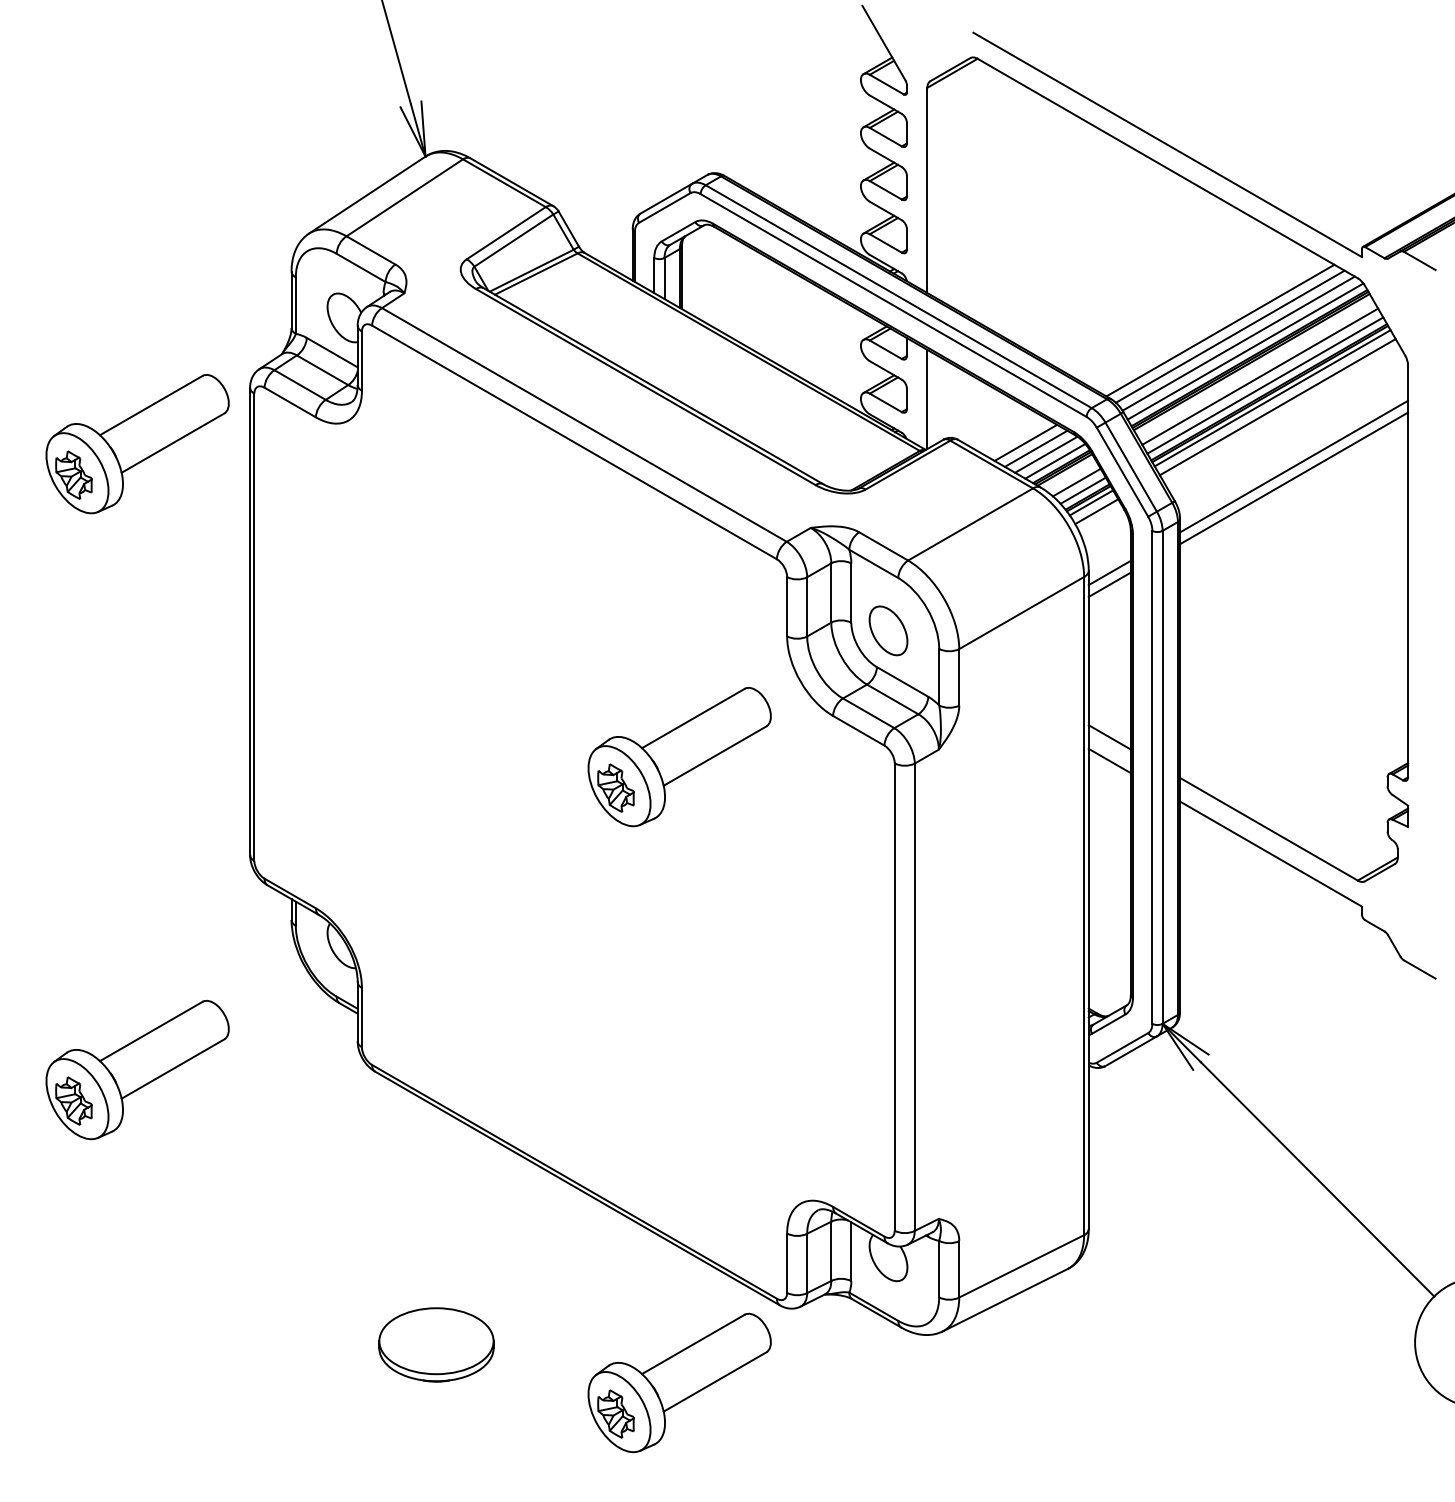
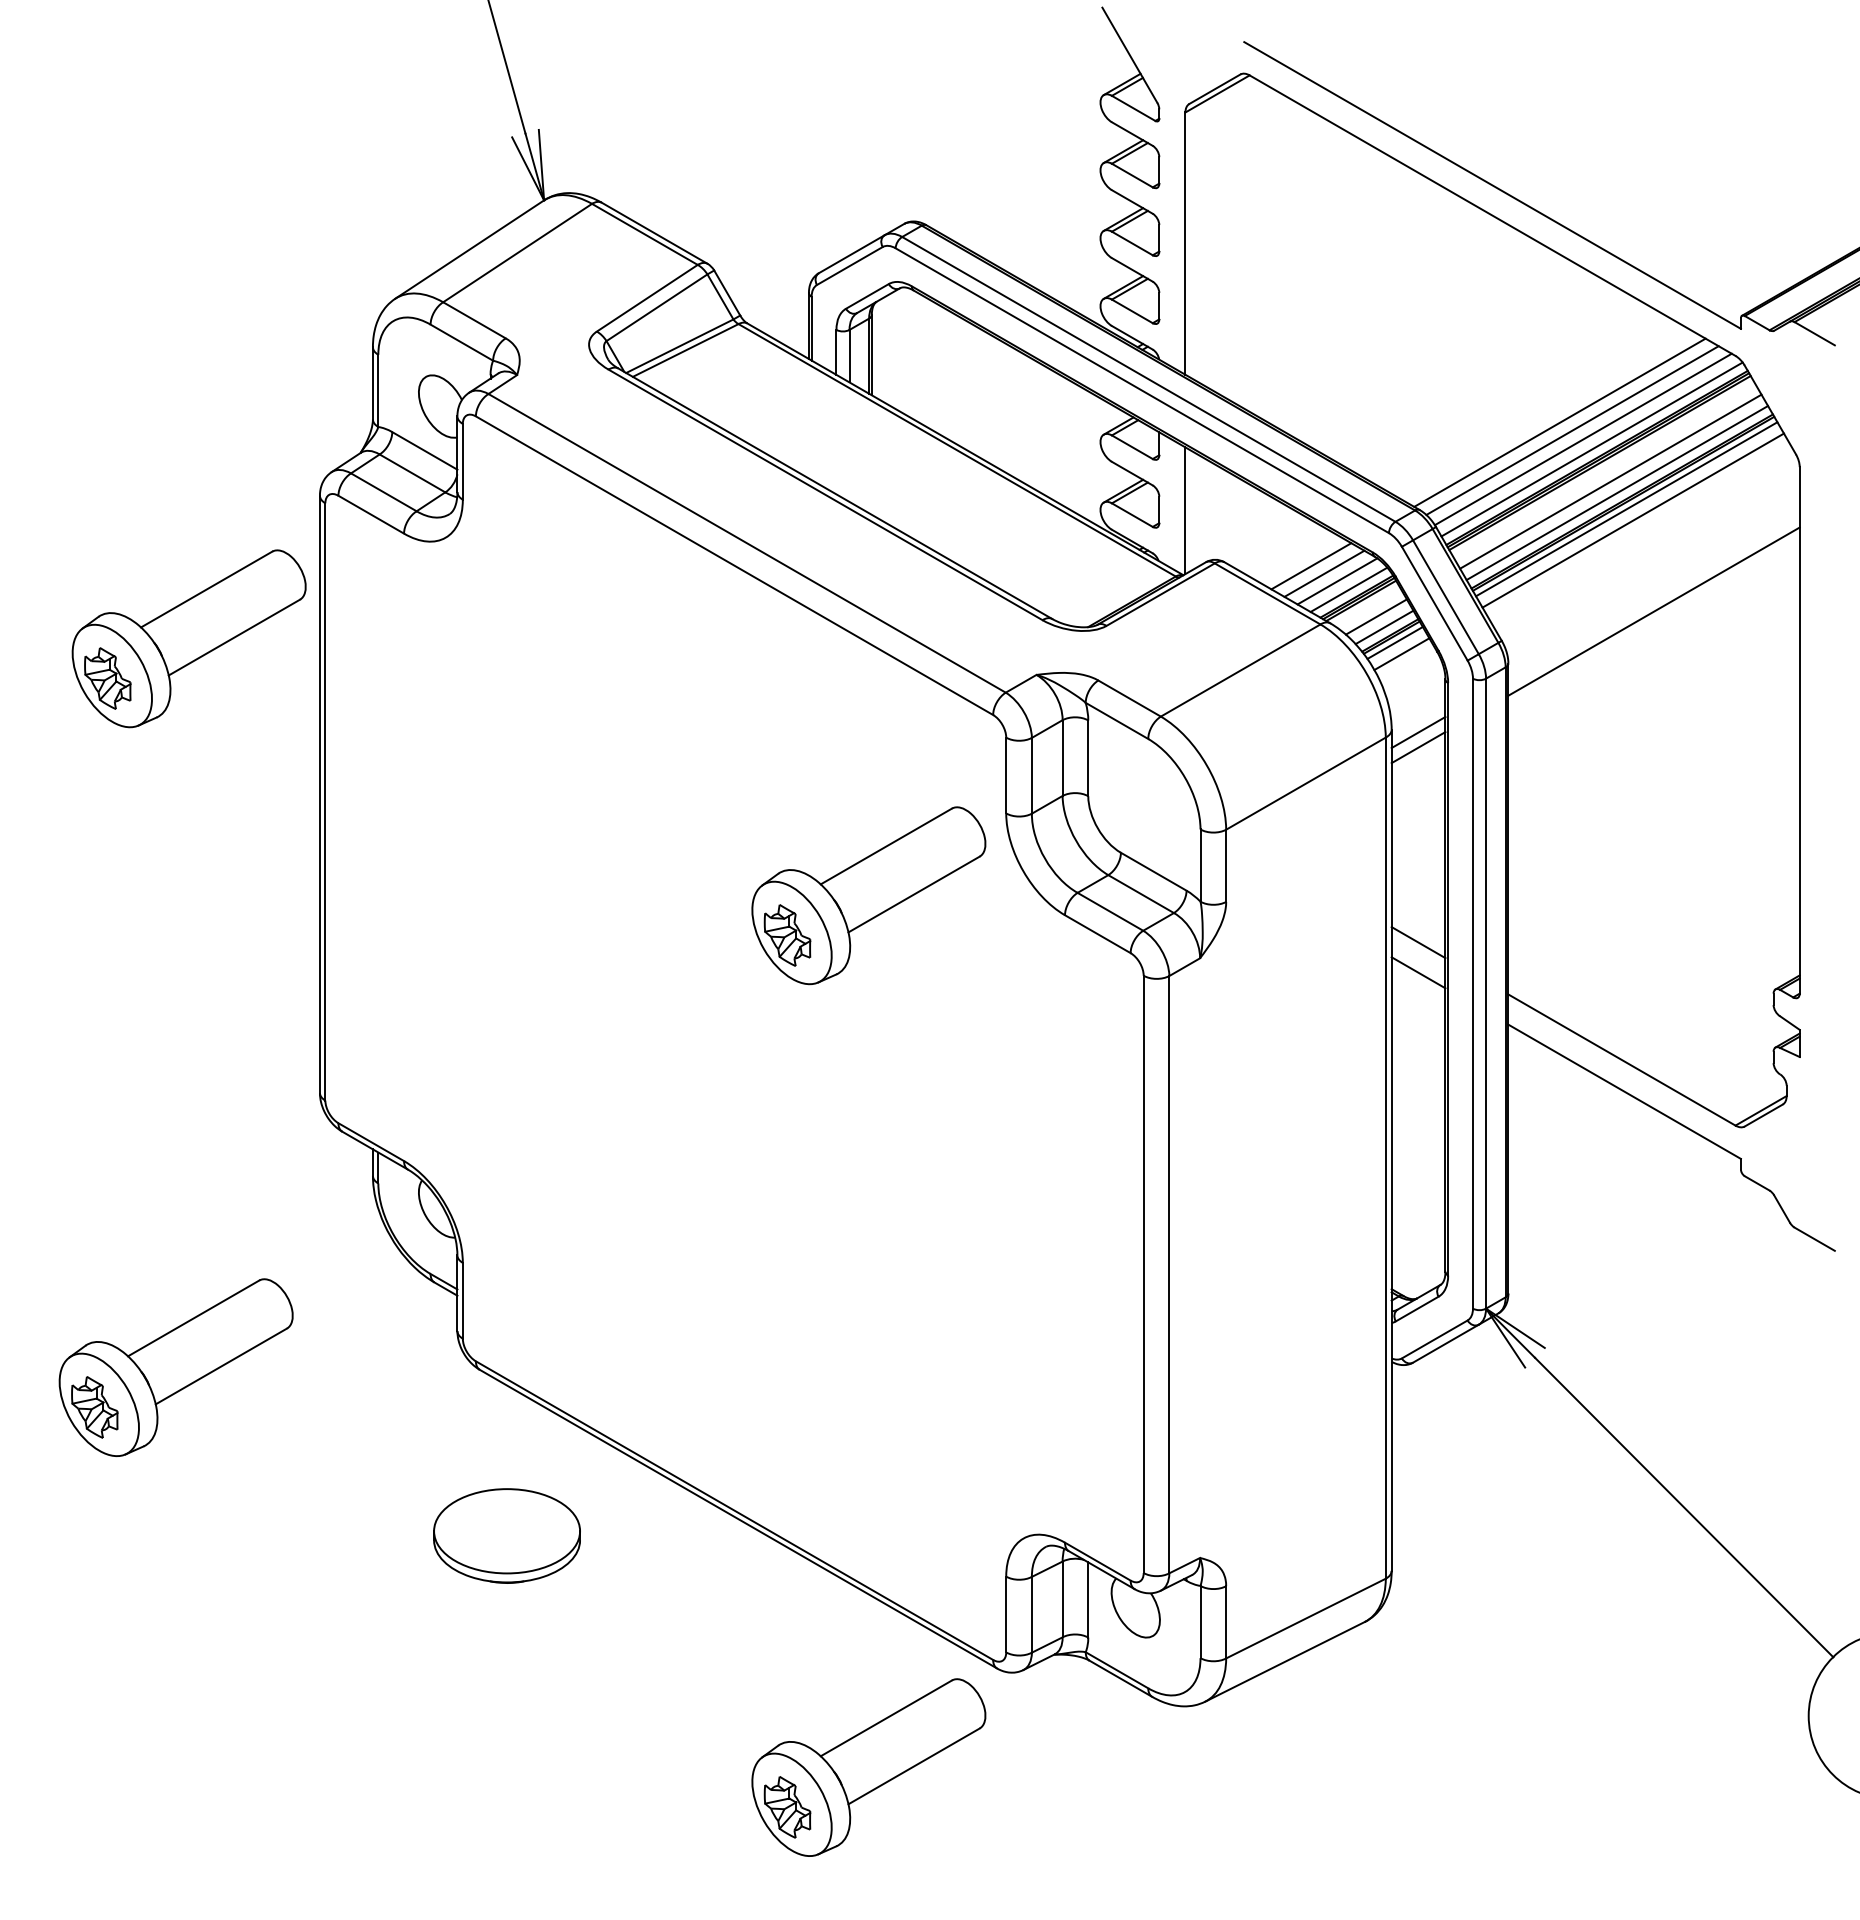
part: (137, 443) -> (188, 638), moved
line: (1293, 466) -> (1653, 596), removed
part: (888, 630) -> (1135, 806), removed
part: (679, 756) -> (868, 895), moved
part: (436, 1344) -> (506, 1535), moved

